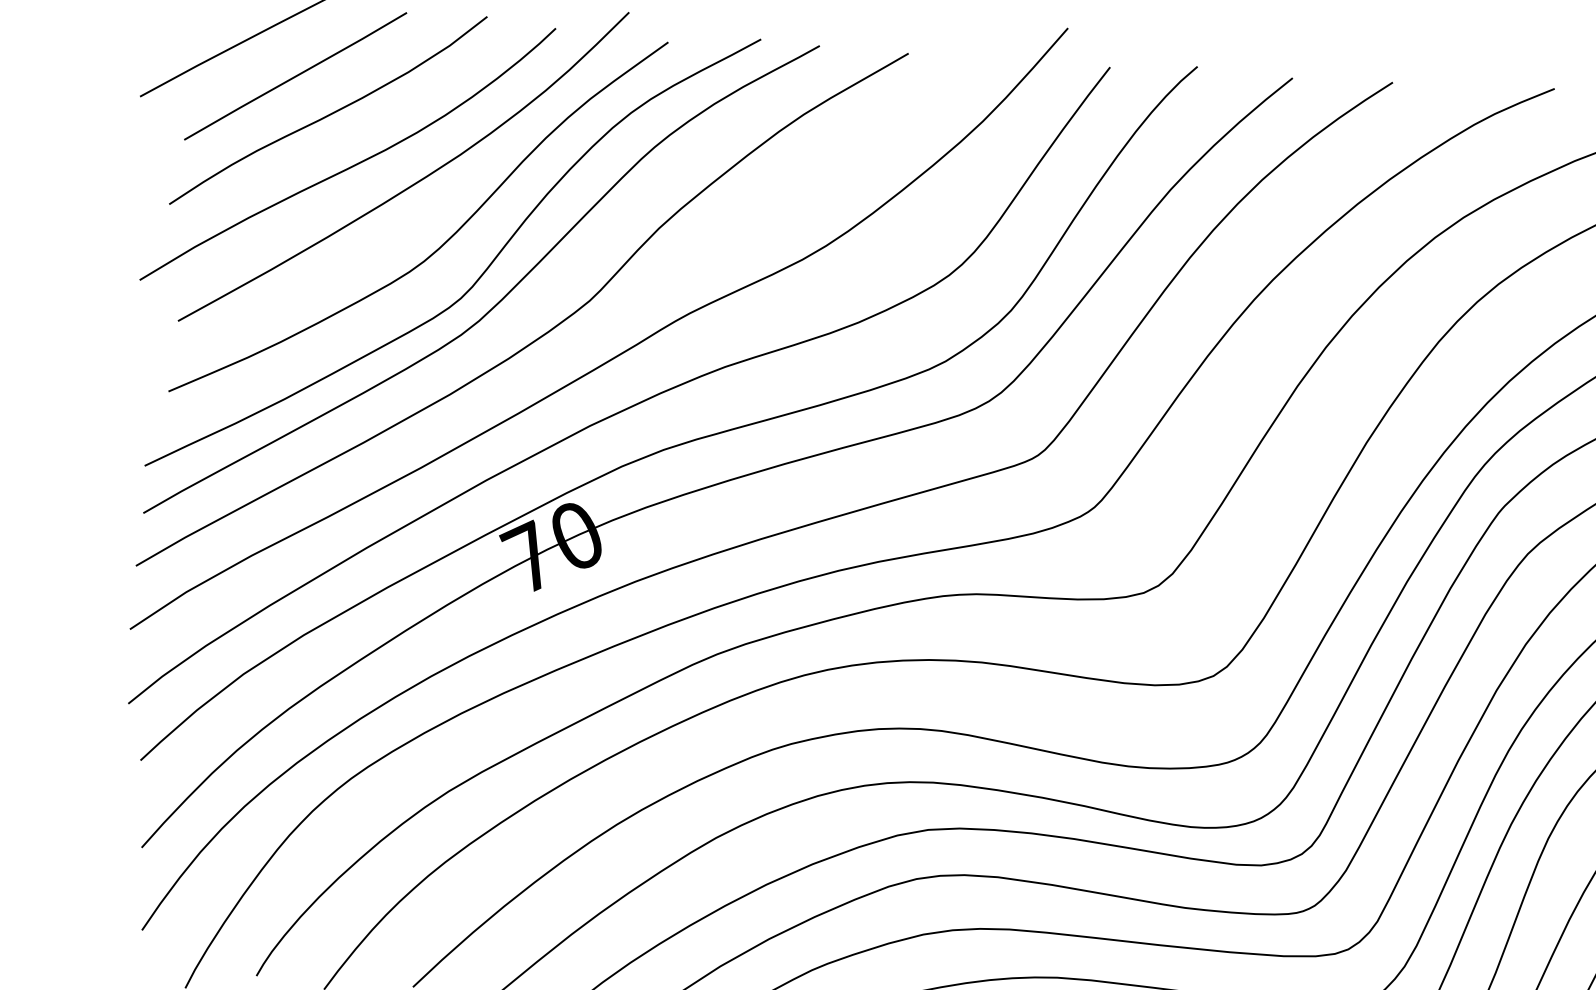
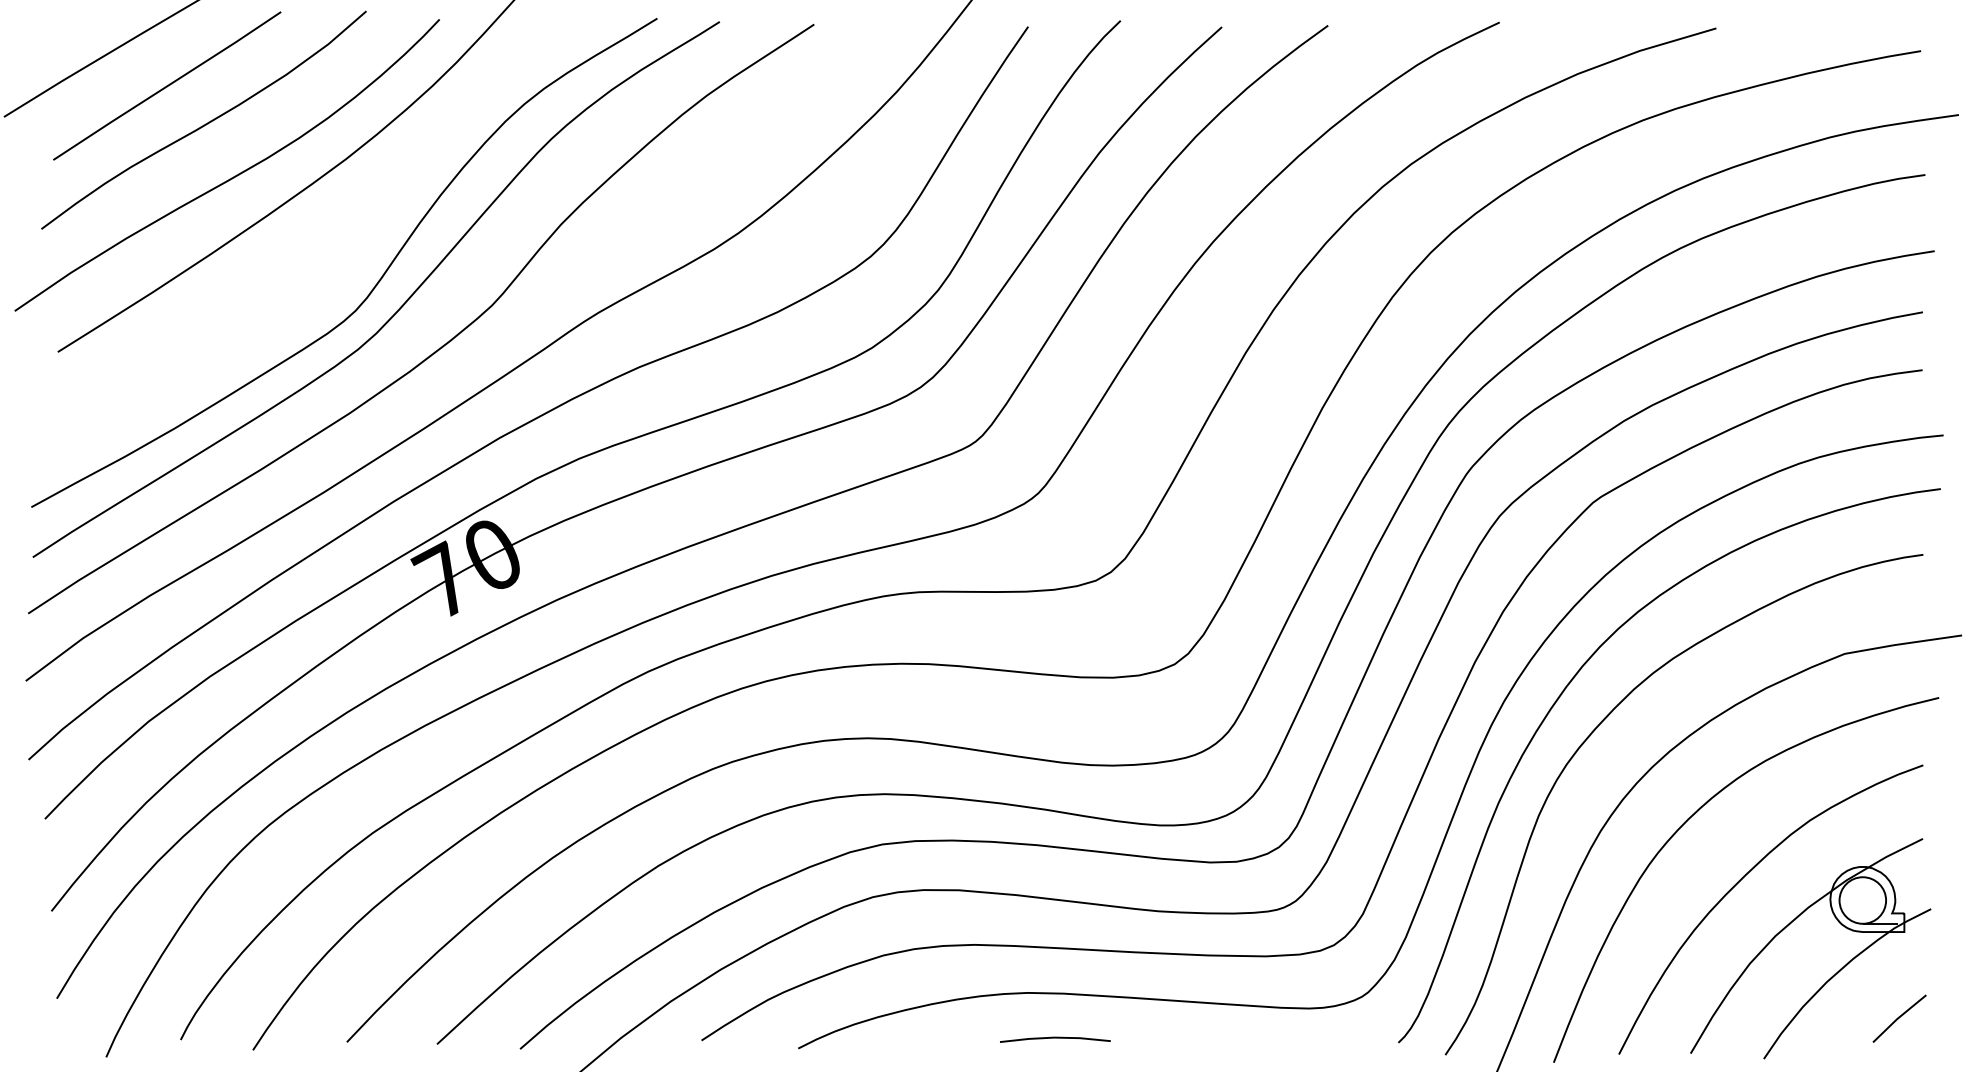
curve: (443, 243) -> (333, 253), removed

